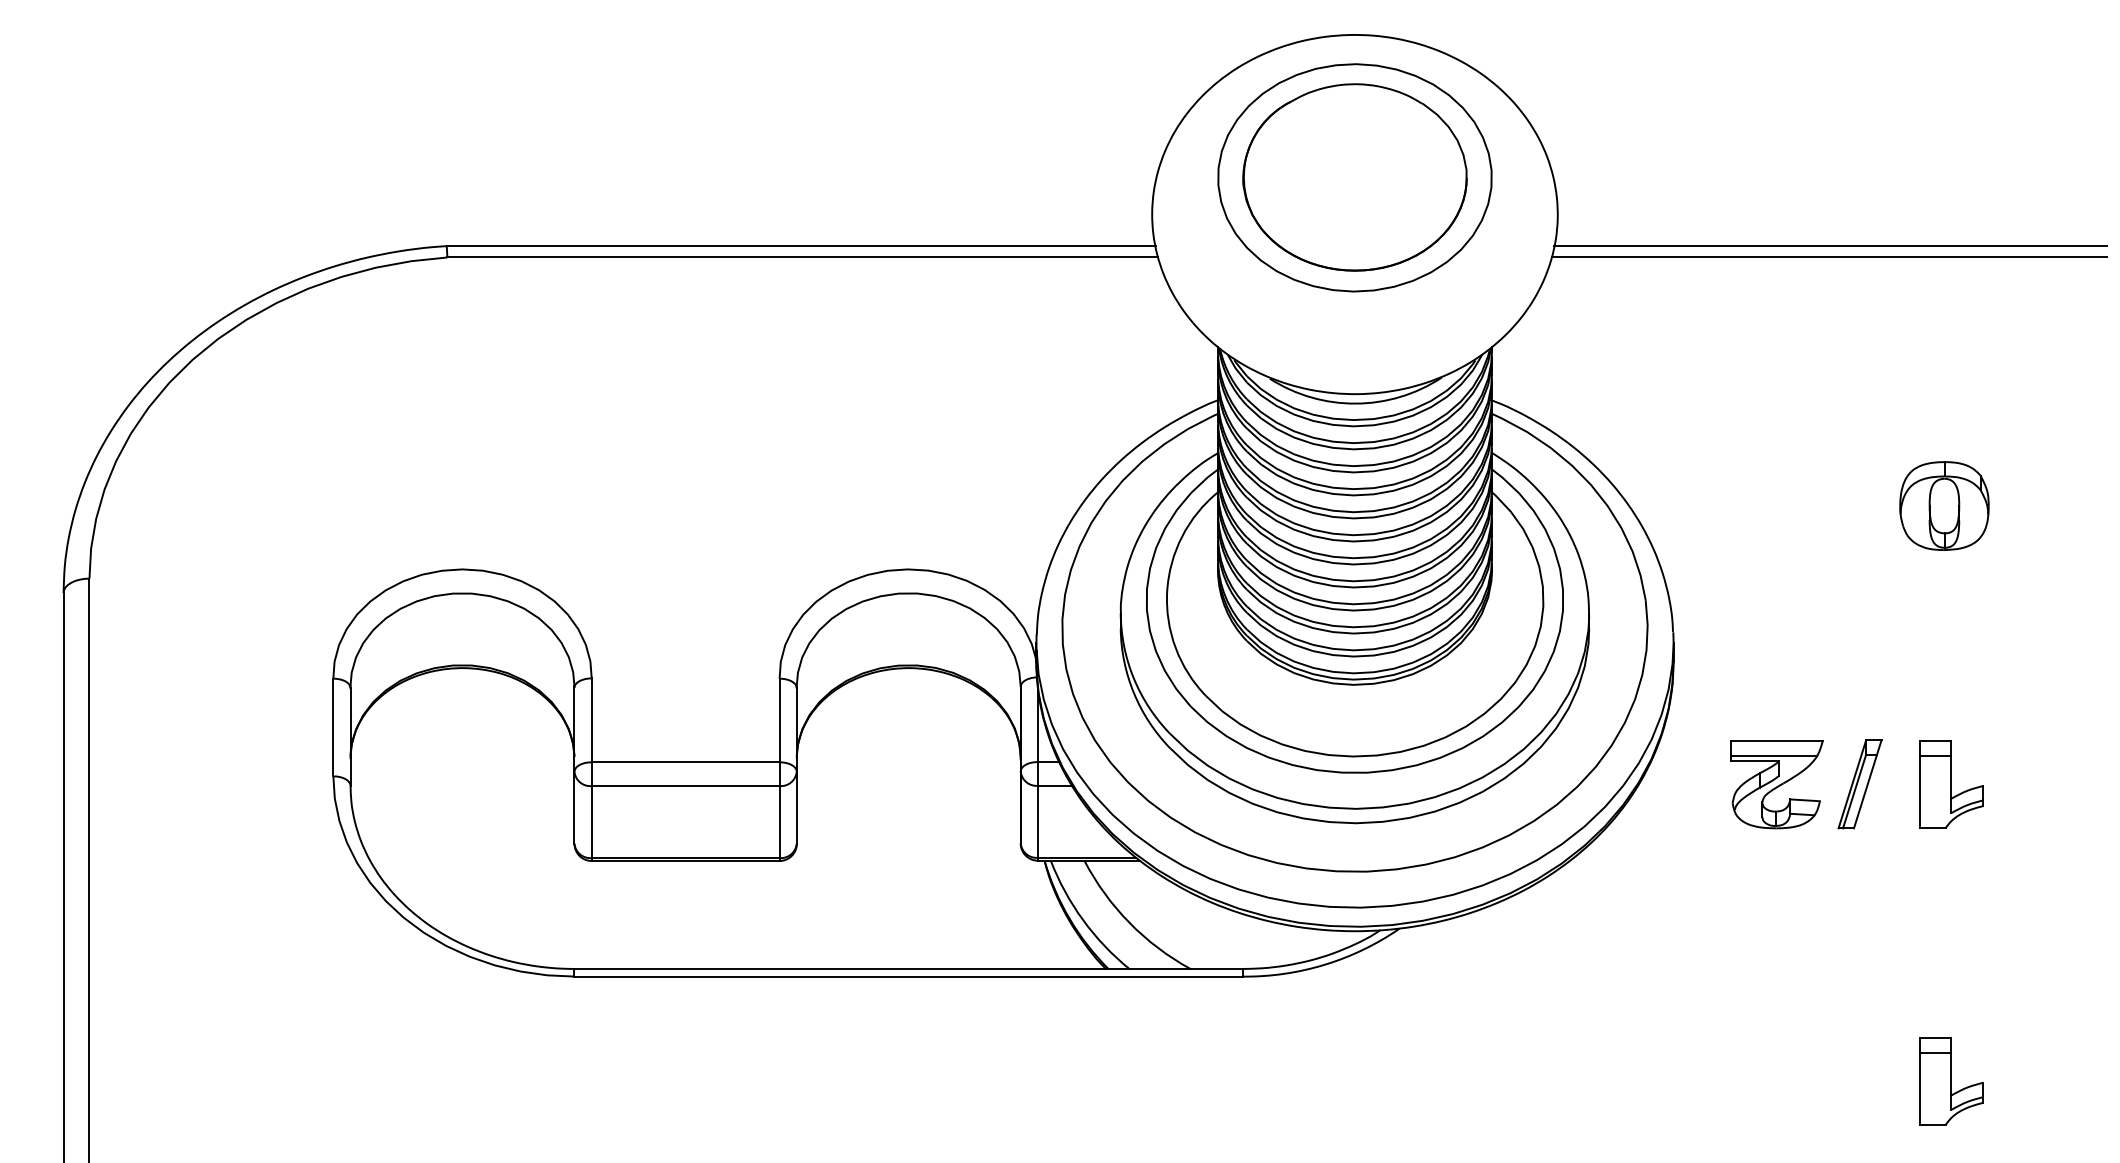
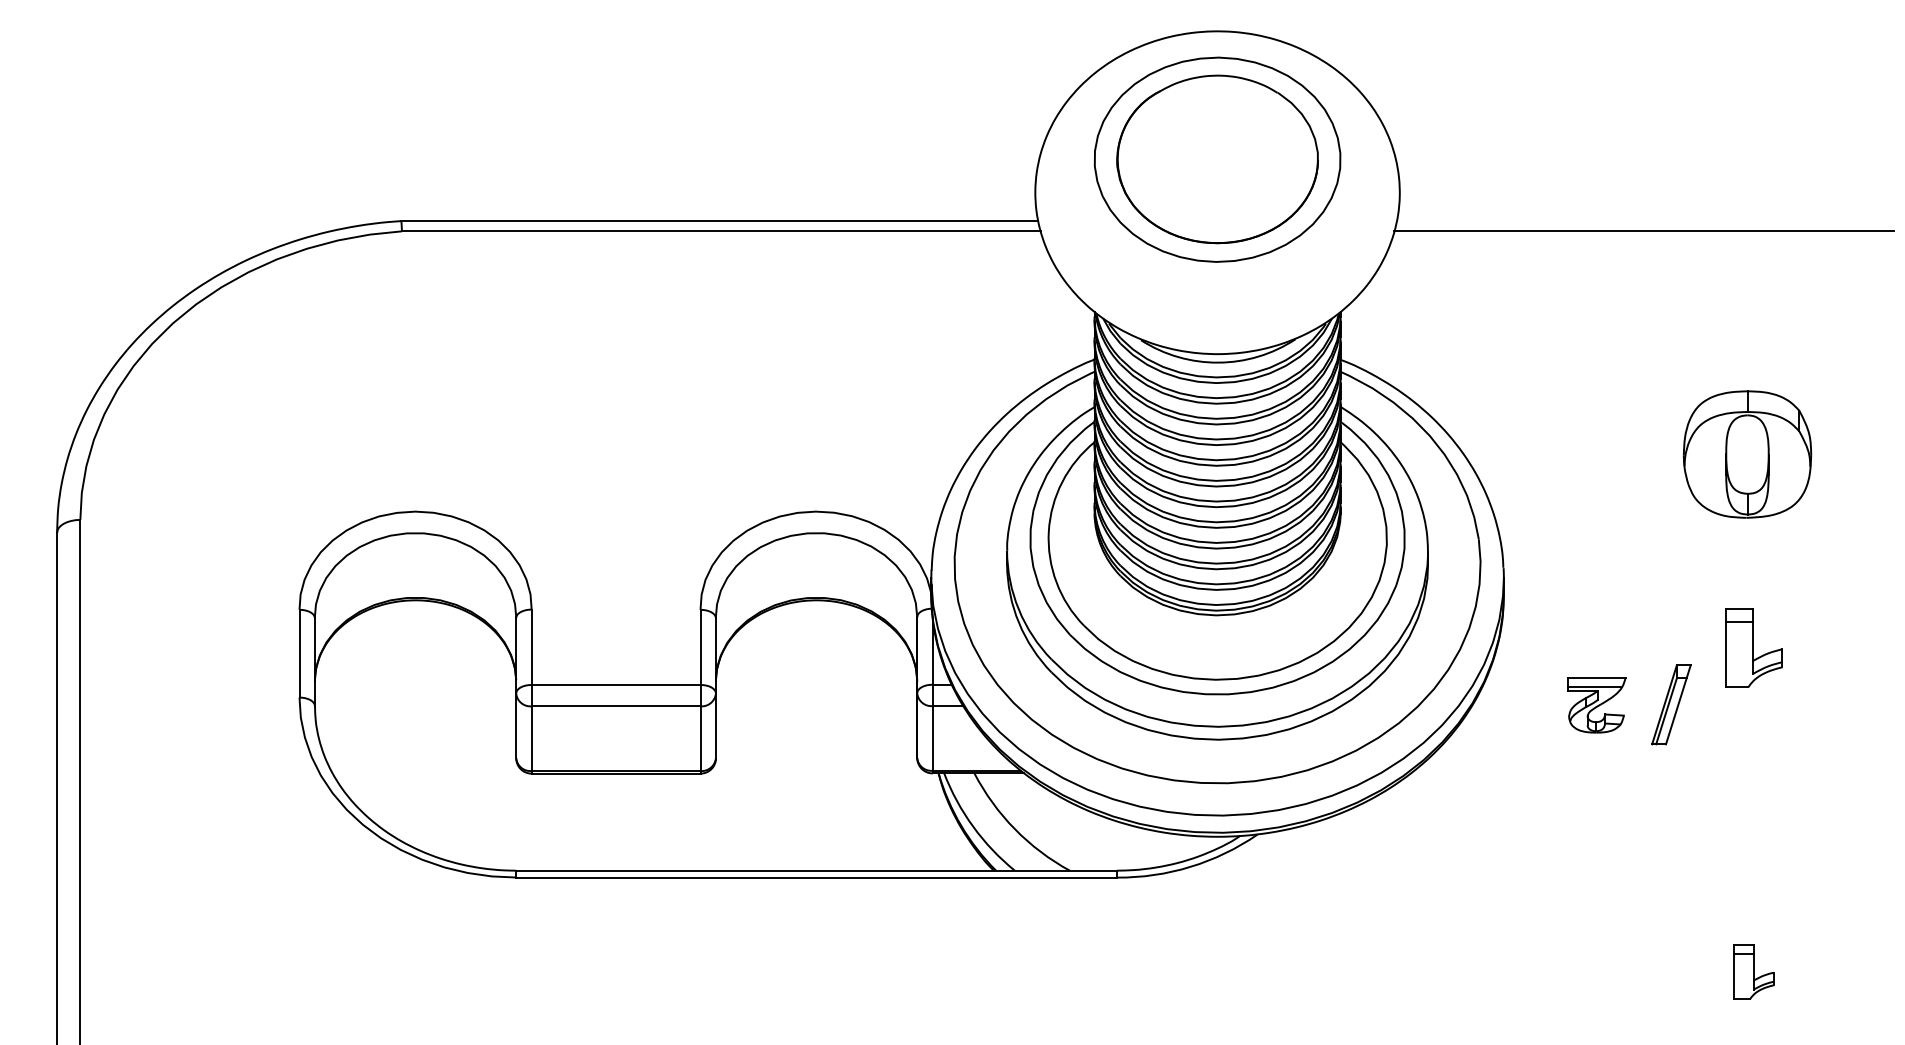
line: (1830, 246) -> (1644, 221), removed
part: (1943, 505) -> (1746, 454), size x1.6
part: (1951, 784) -> (1753, 647), moved
part: (1776, 785) -> (1596, 705), size x0.7
part: (1951, 1081) -> (1753, 971), size x0.7

